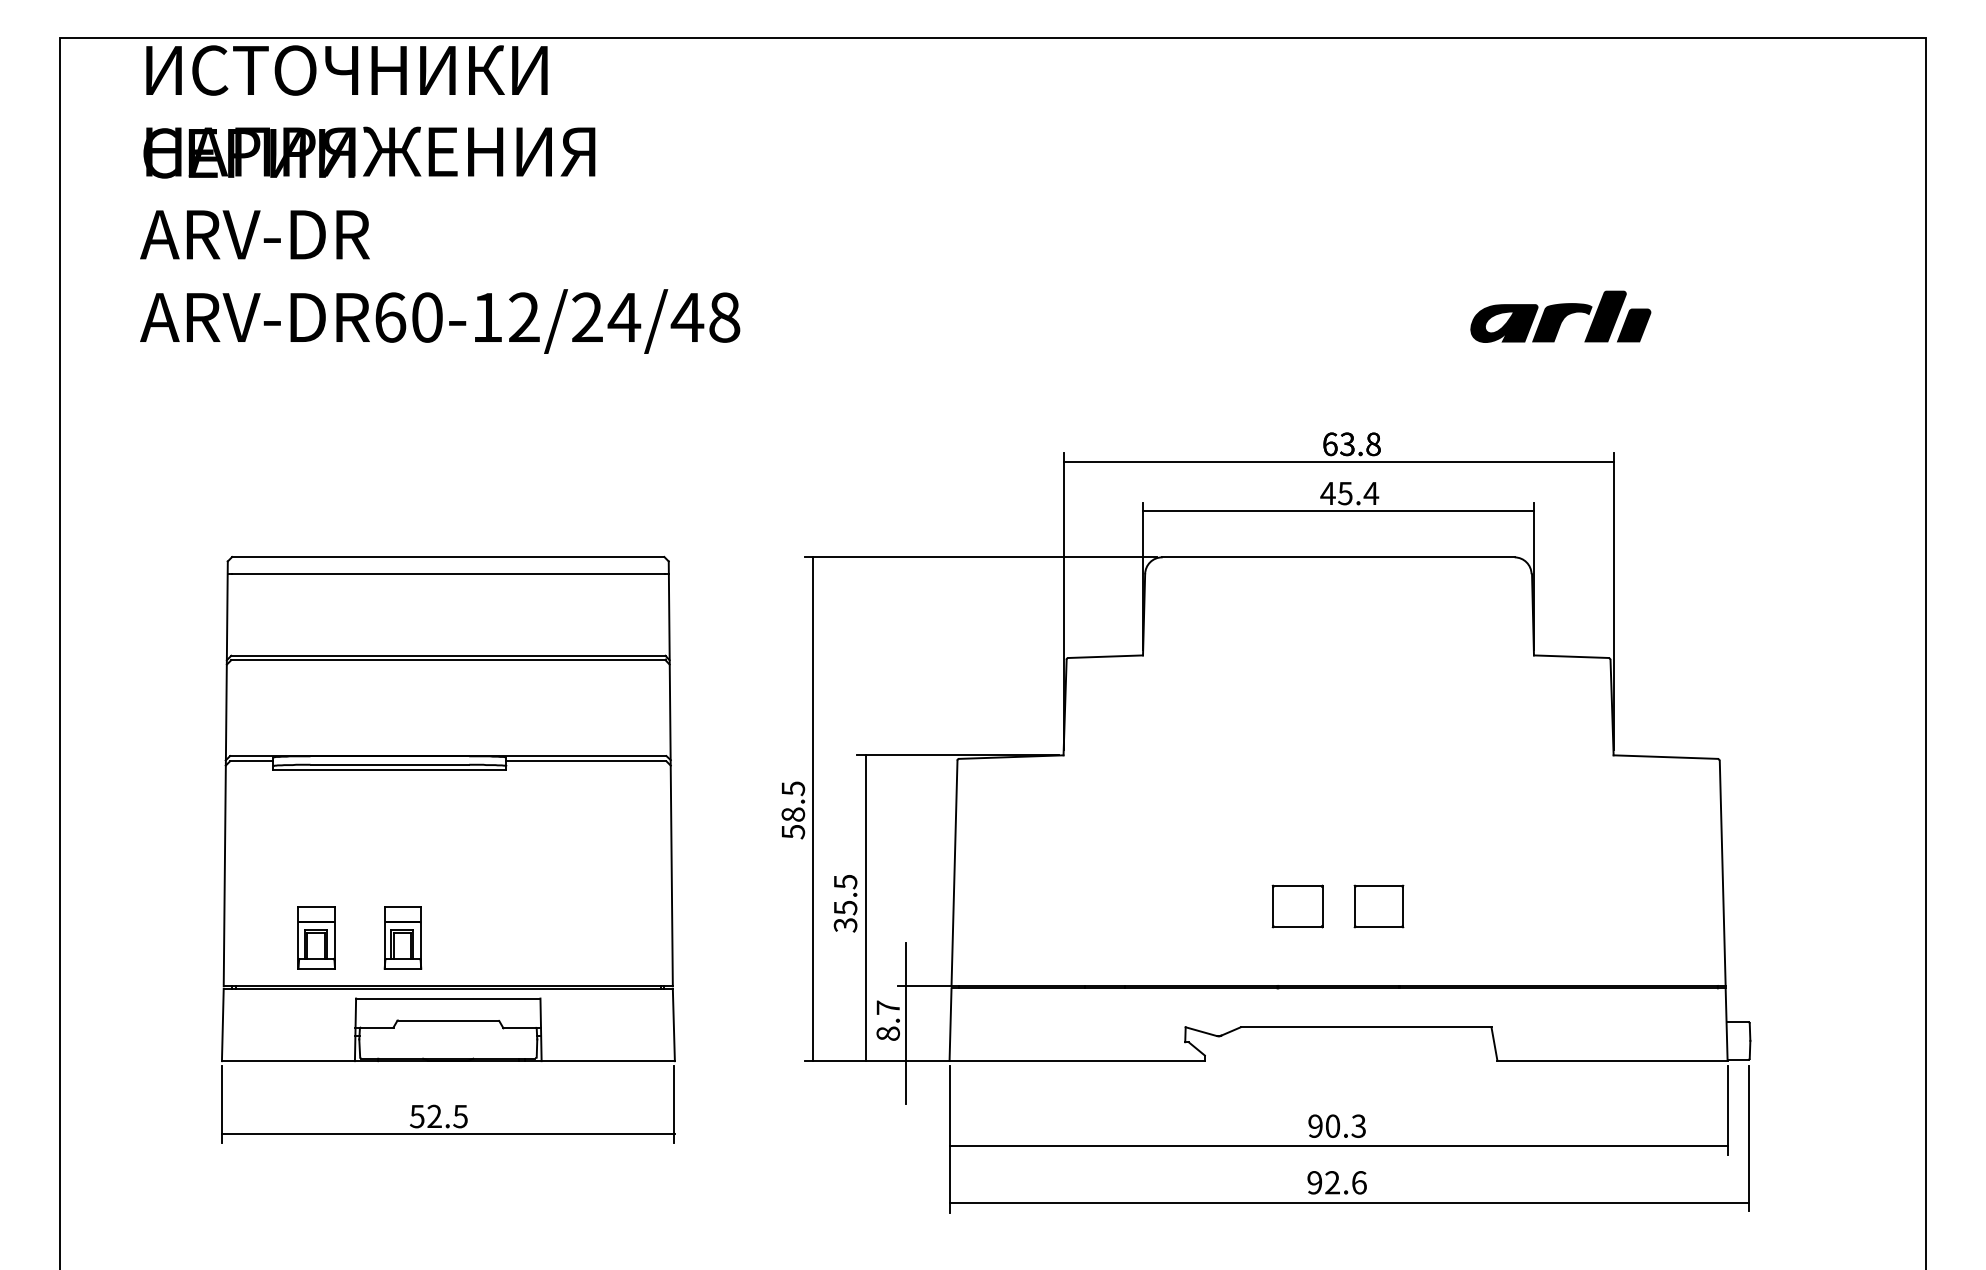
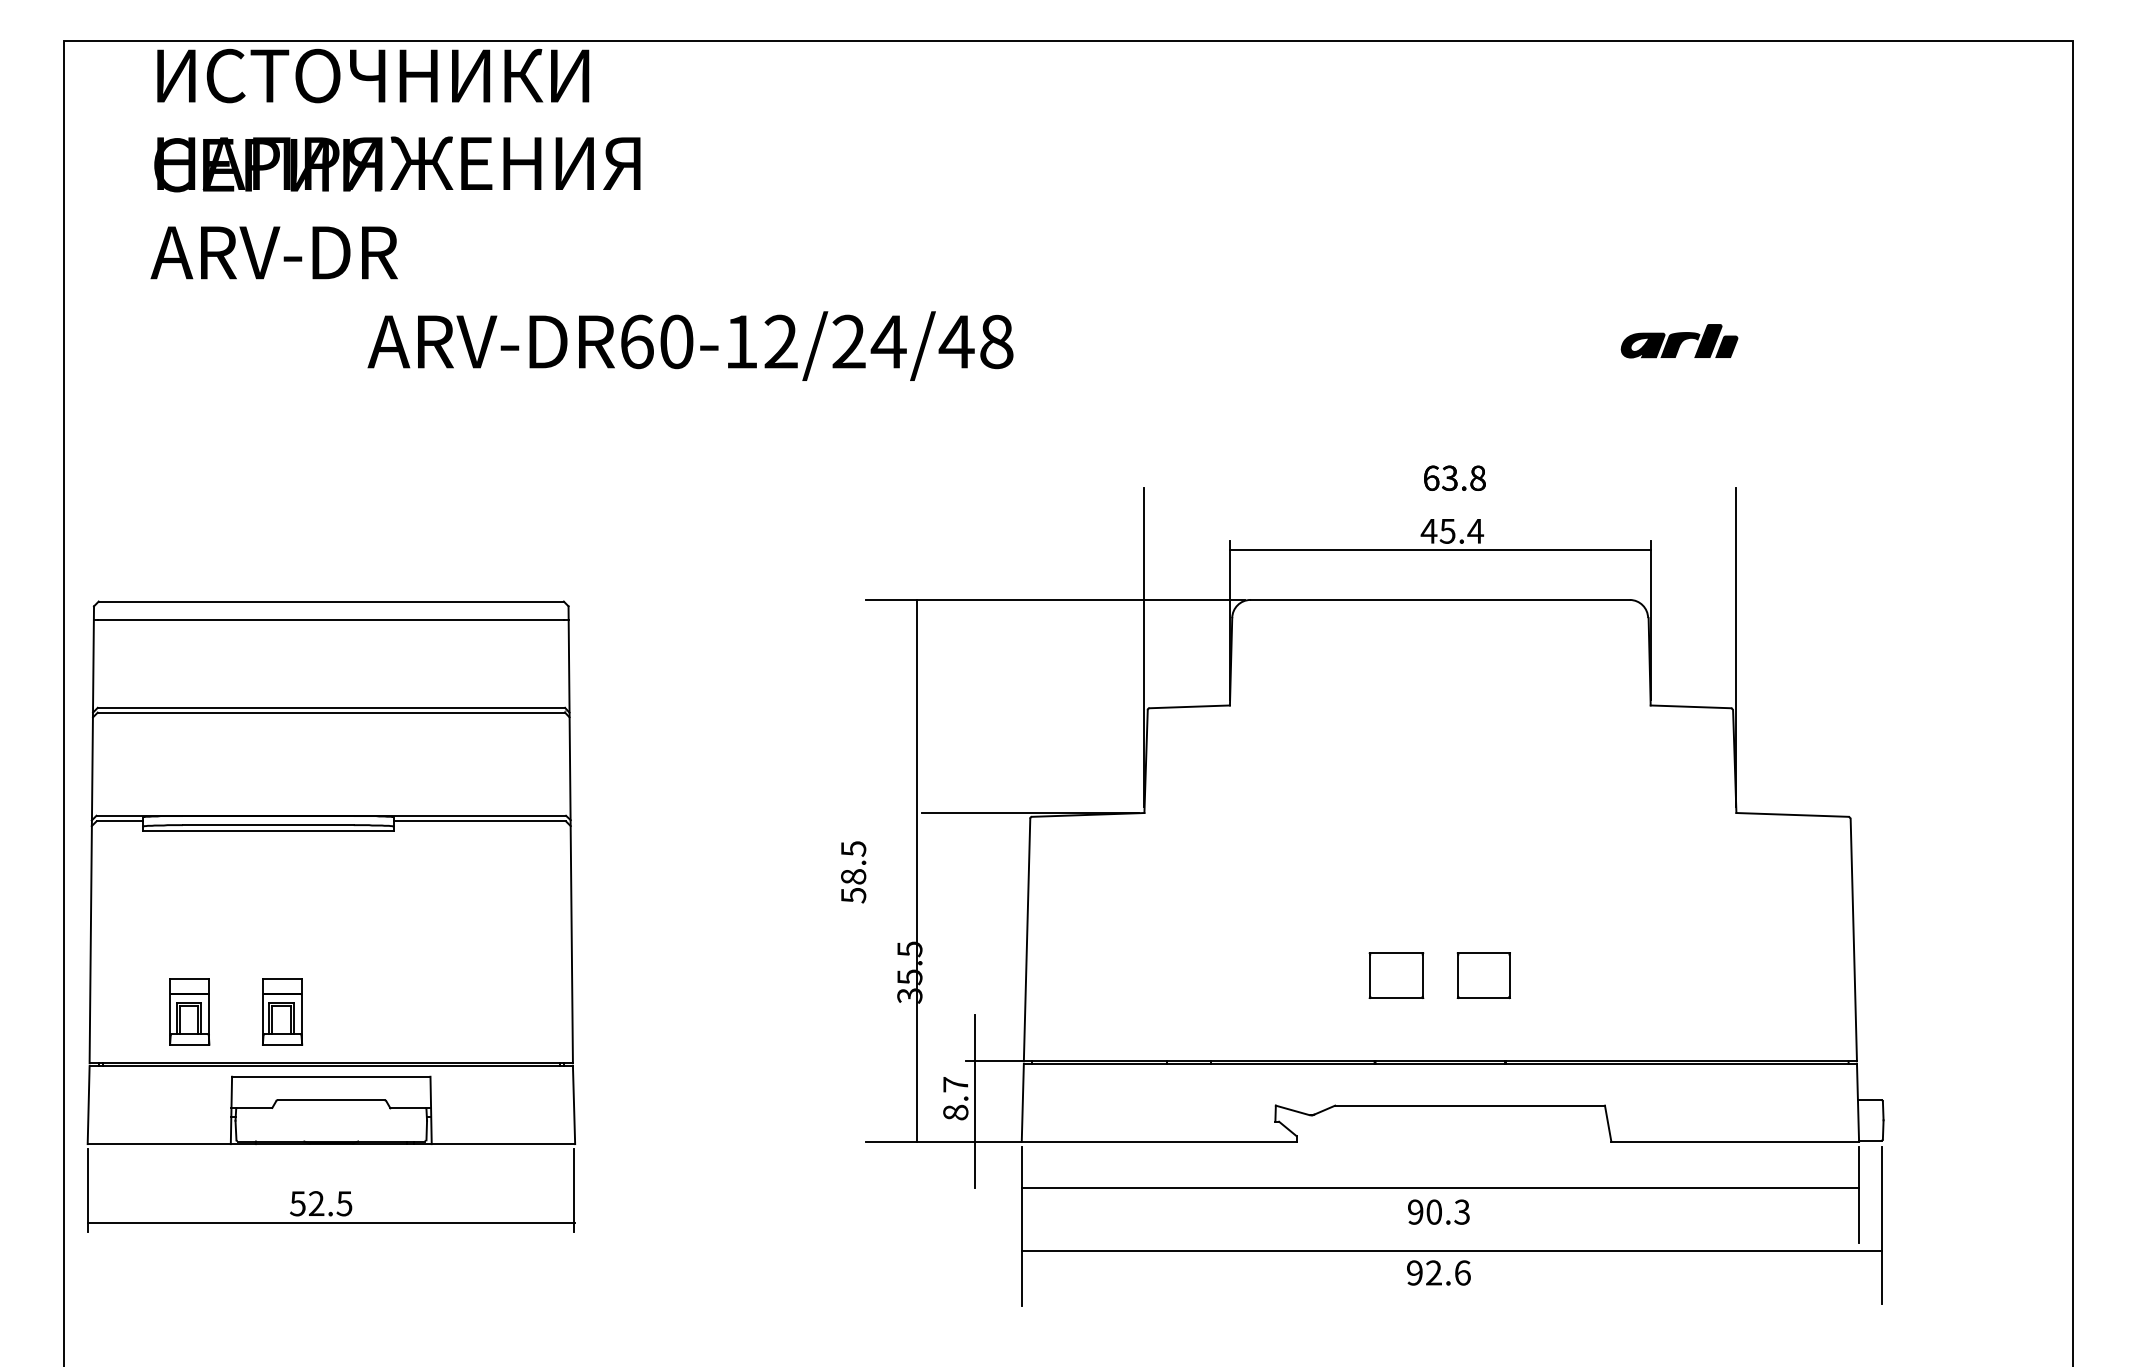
part: (1560, 317) -> (1679, 341), size x0.6
text: (440, 320) -> (690, 345), moved
line: (1338, 462) -> (1440, 497), removed
line: (813, 808) -> (917, 870), moved
part: (448, 849) -> (331, 916), moved
line: (865, 908) -> (931, 977), removed
line: (1338, 1146) -> (1440, 1187), moved
line: (1348, 1202) -> (1451, 1251), moved

